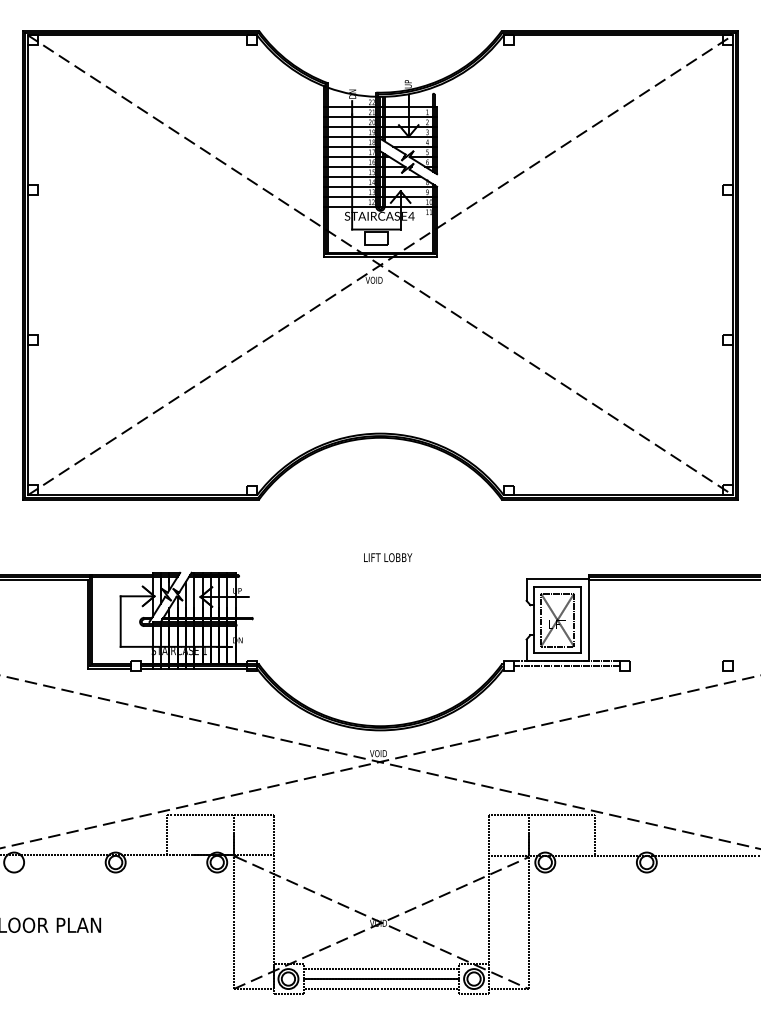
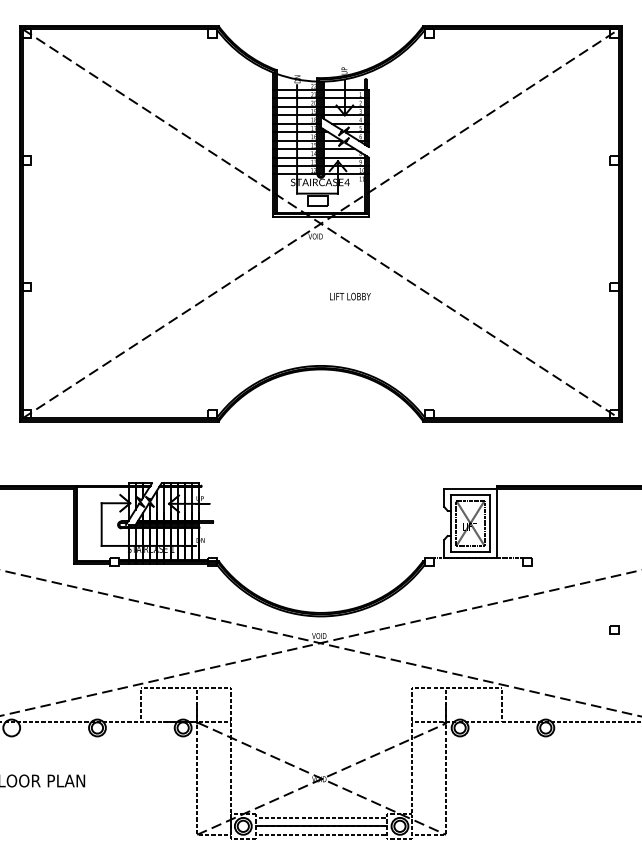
text: (388, 557) -> (350, 296), moved
part: (728, 665) -> (614, 629), moved
line: (567, 666) -> (478, 562), removed

